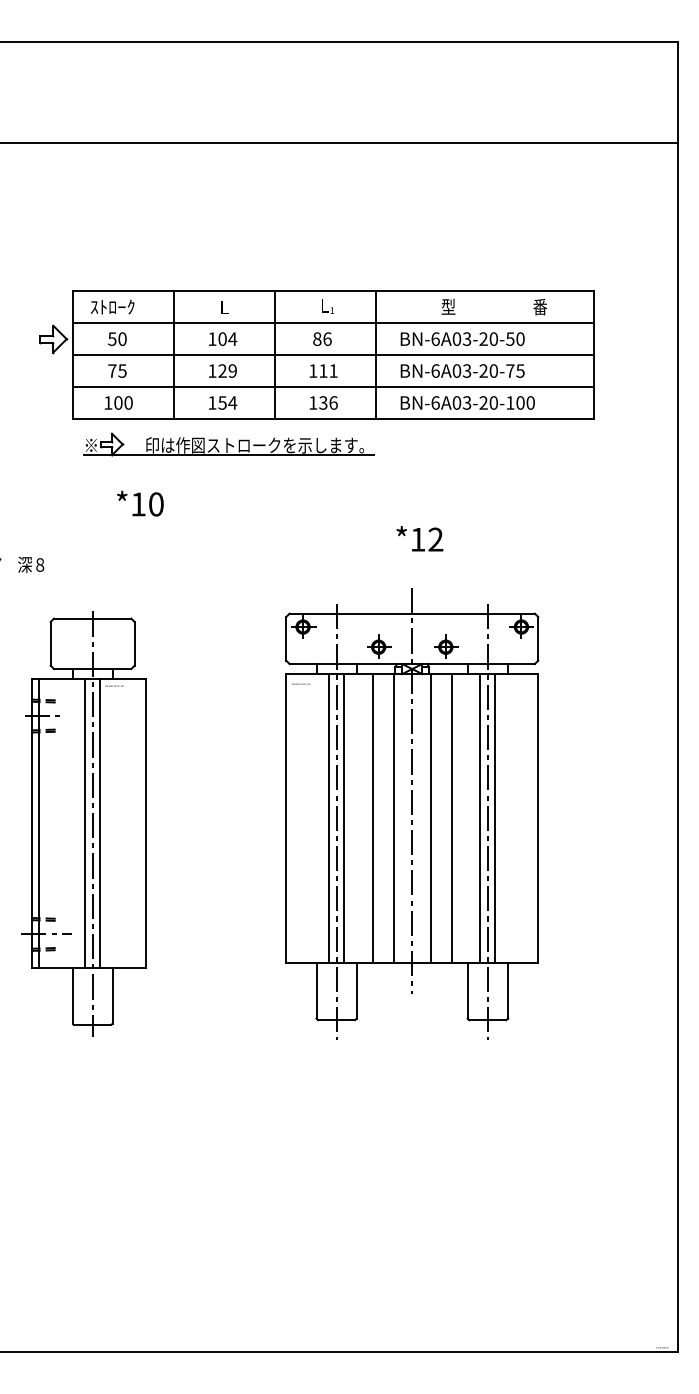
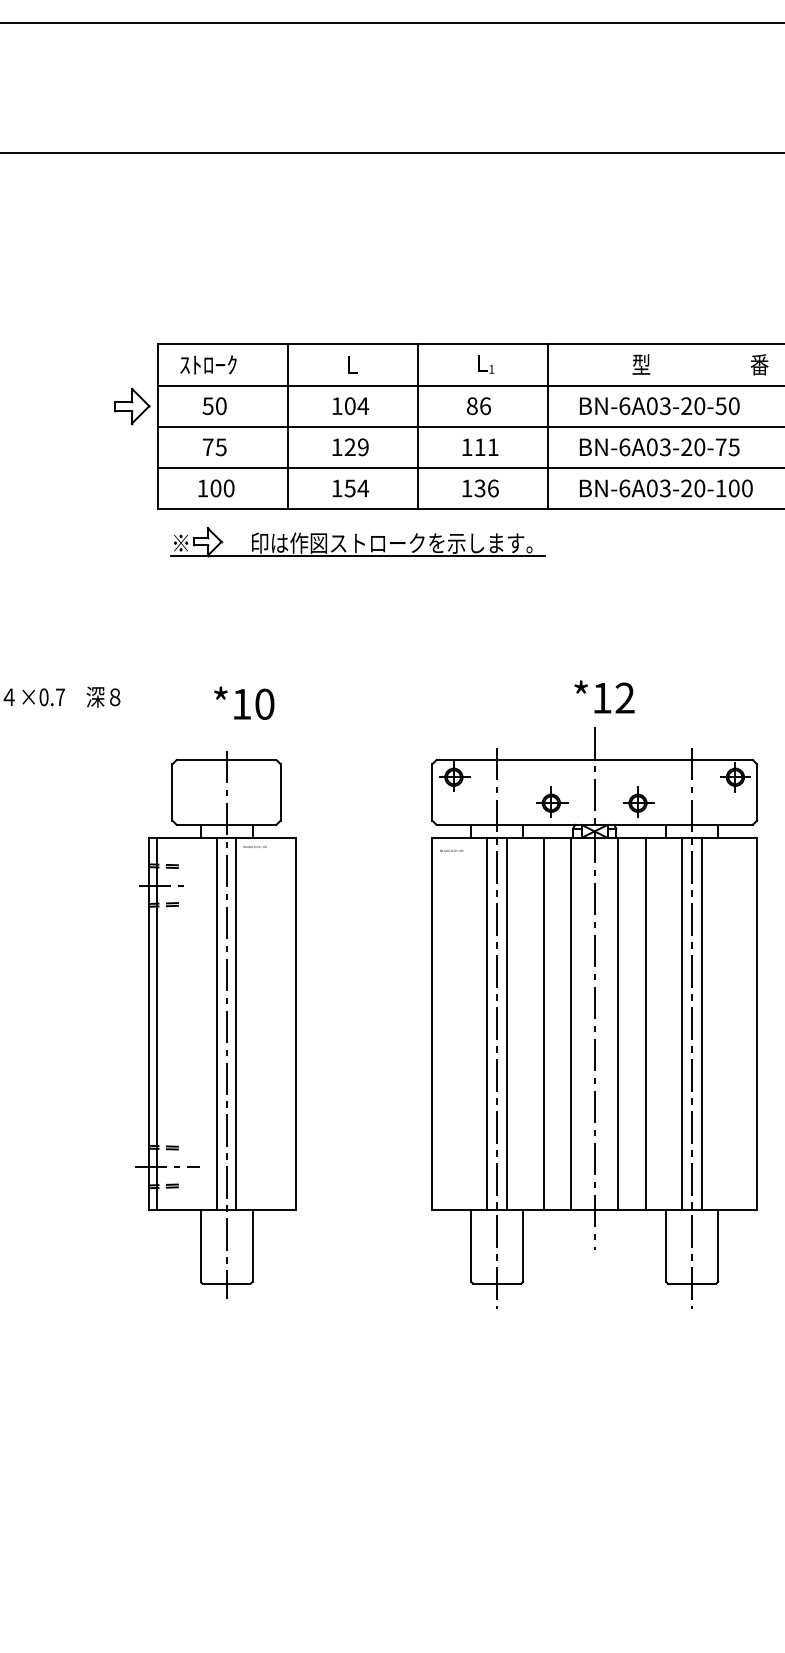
text: (140, 503) -> (244, 703), moved
text: (419, 538) -> (604, 696), moved
part: (83, 823) -> (214, 1024), moved

